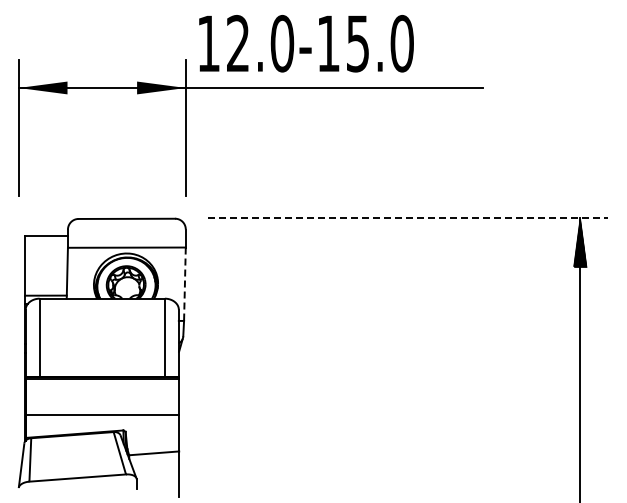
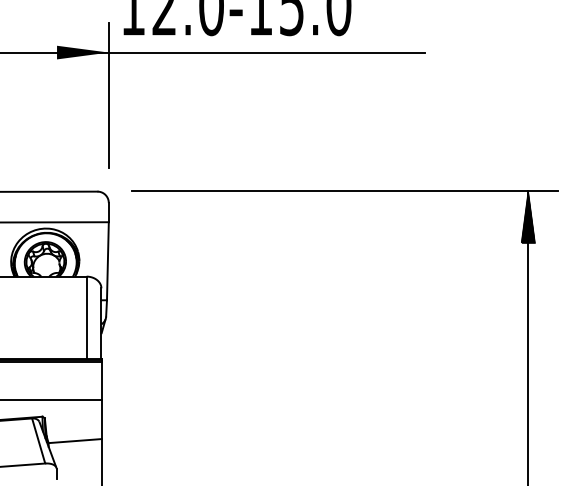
line: (408, 218) -> (345, 191), dashed -> solid
line: (184, 284) -> (107, 261), dashed -> solid

